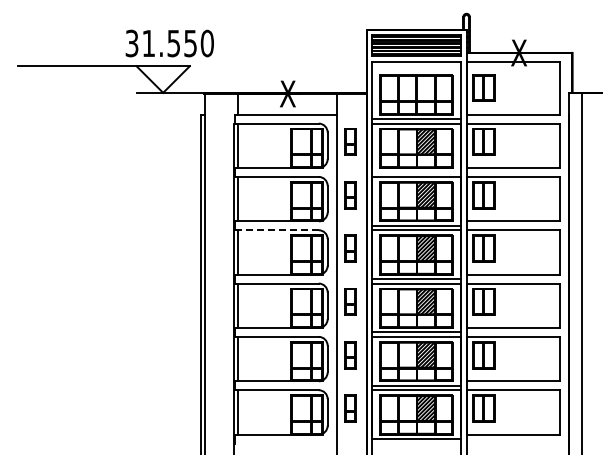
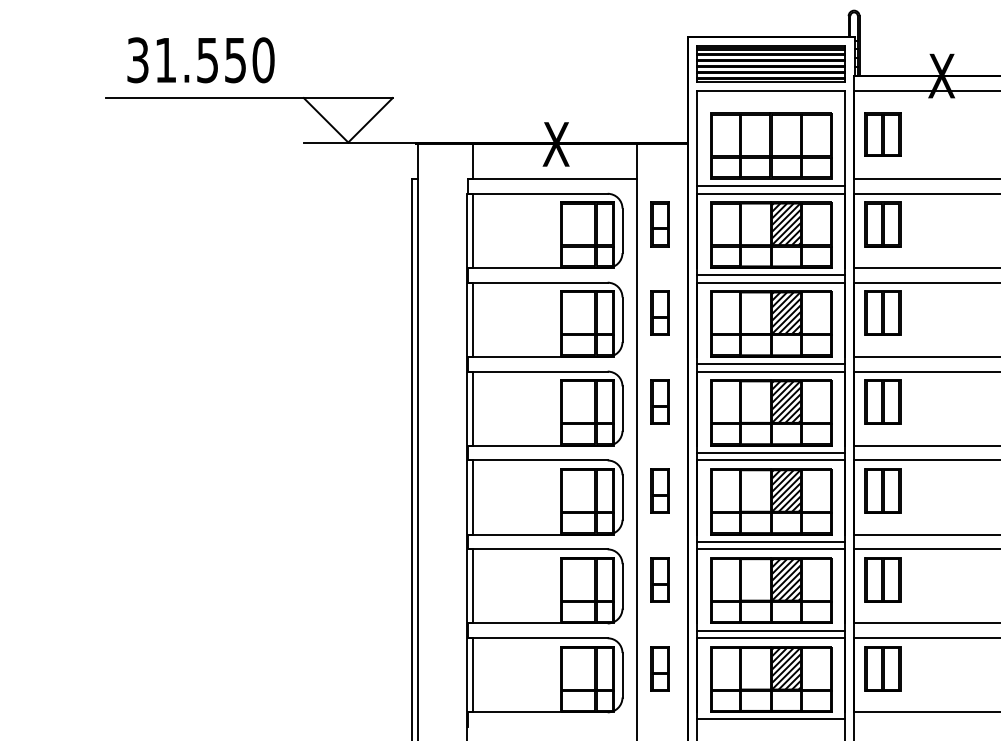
text: (169, 43) -> (200, 60), moved
line: (416, 172) -> (770, 275), added
line: (277, 230) -> (538, 372), dashed -> solid

